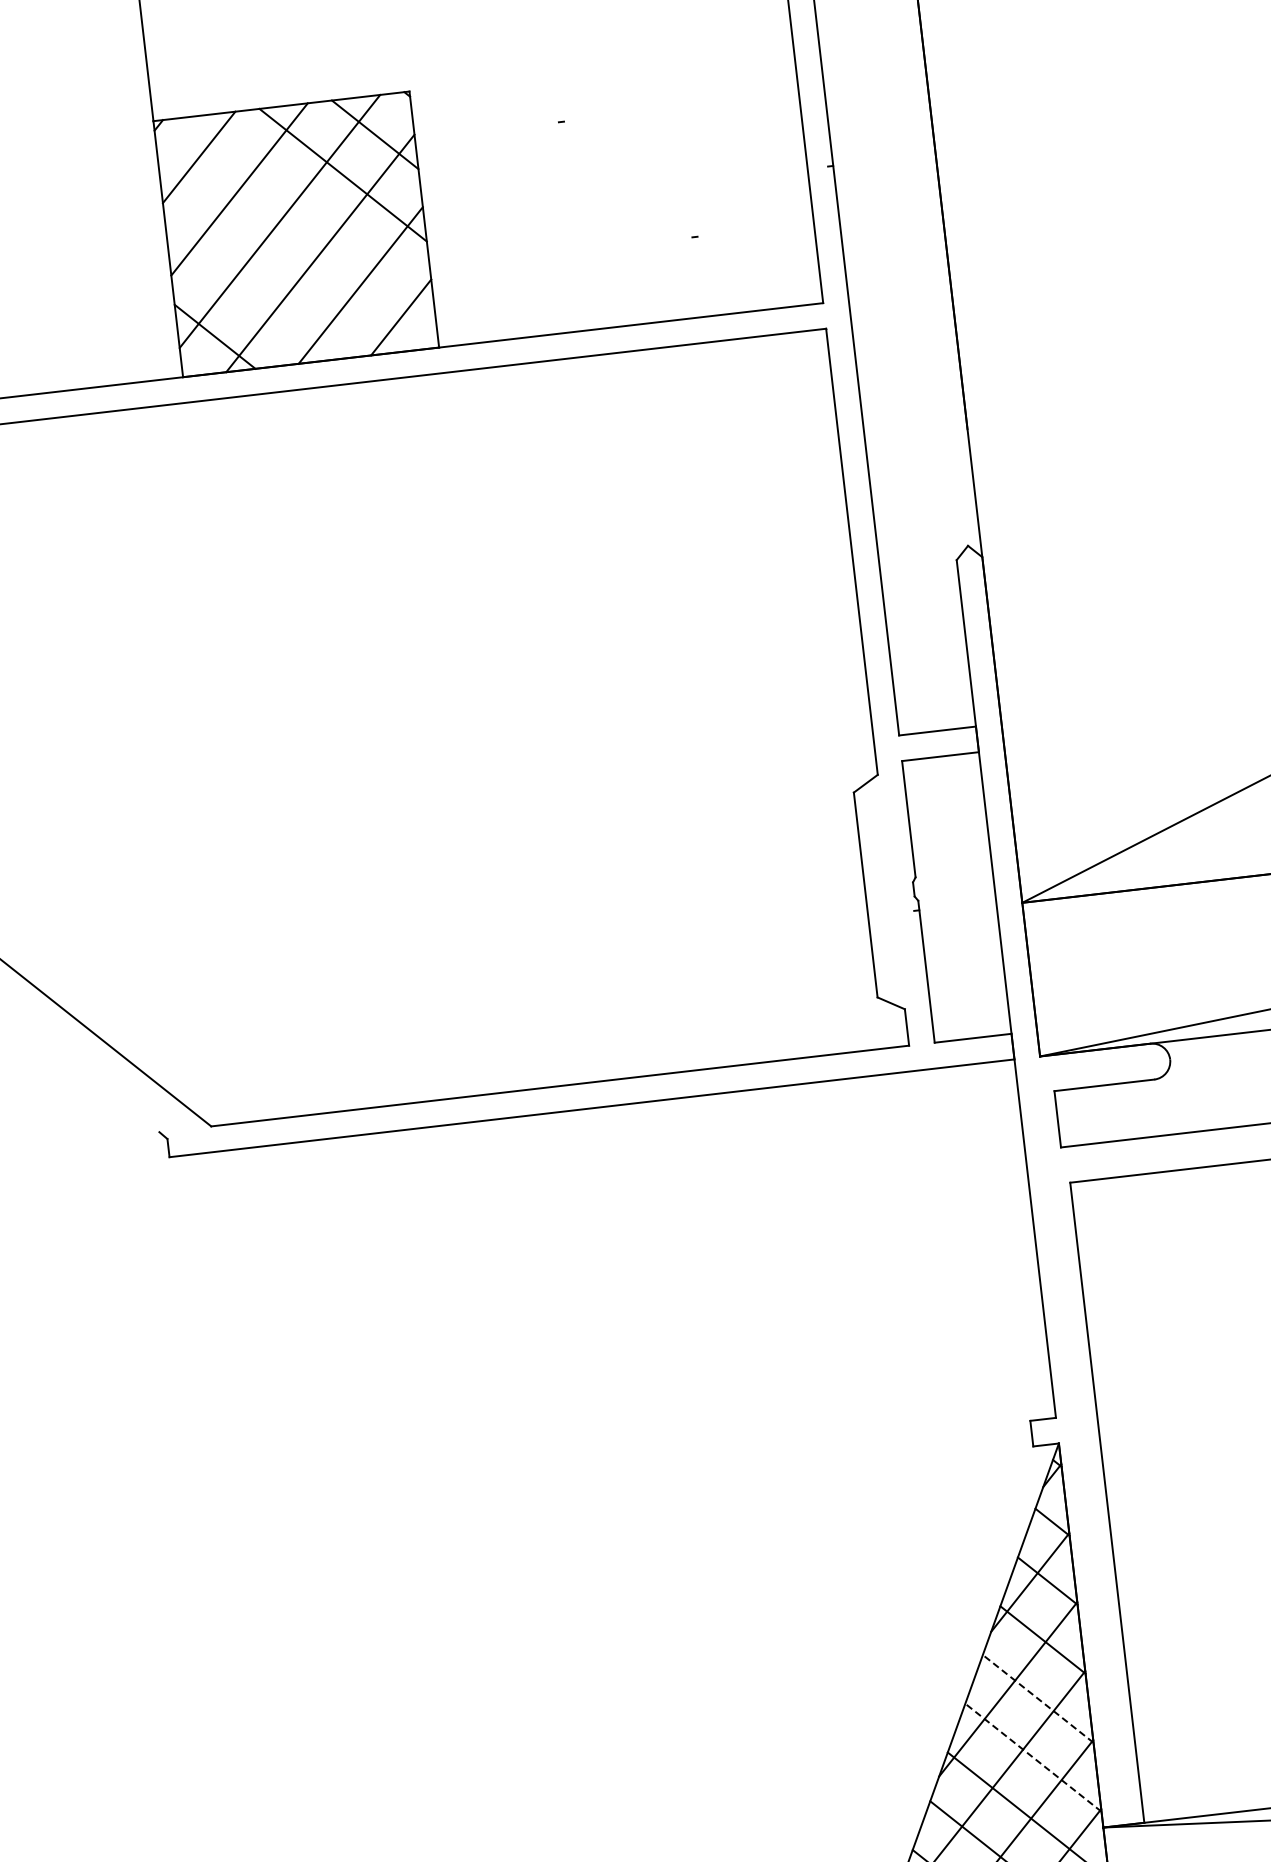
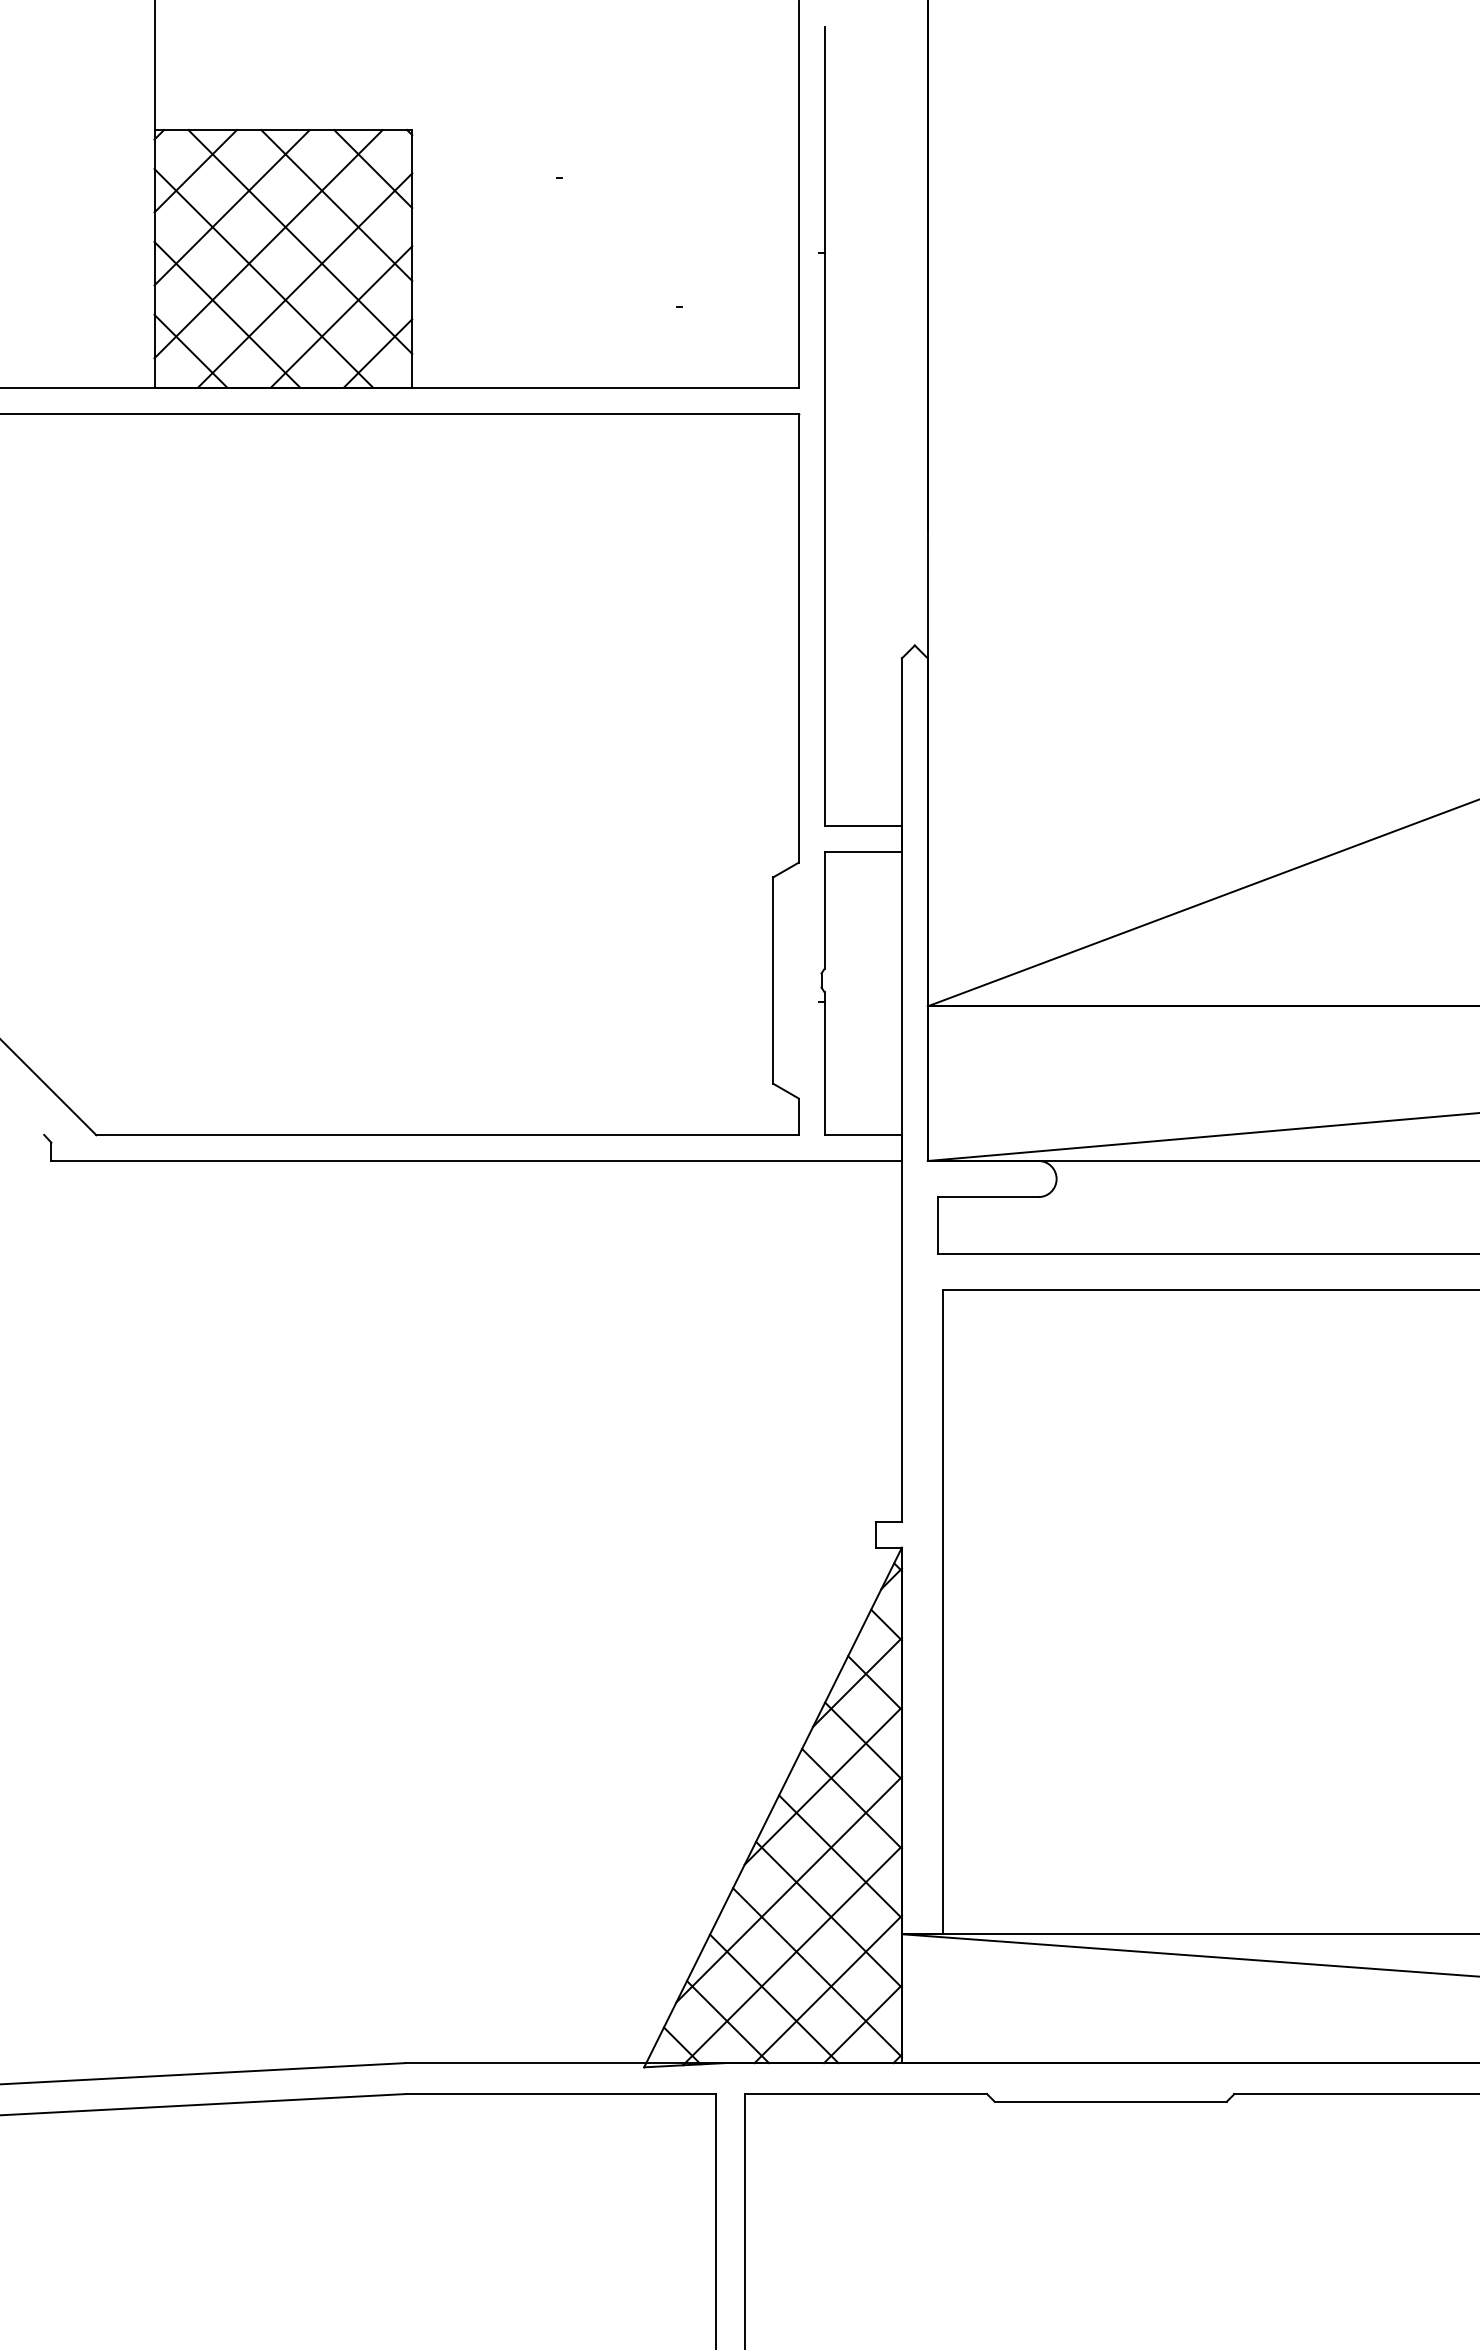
line: (311, 215) -> (300, 241), added
line: (278, 256) -> (263, 278), added
line: (247, 296) -> (227, 314), added
line: (1038, 1698) -> (852, 1798), dashed -> solid
line: (1033, 1757) -> (840, 1856), dashed -> solid

